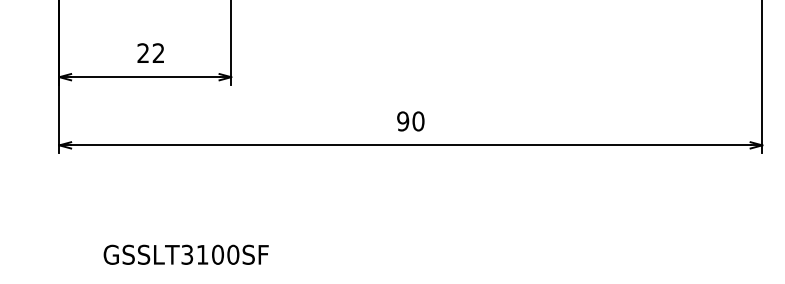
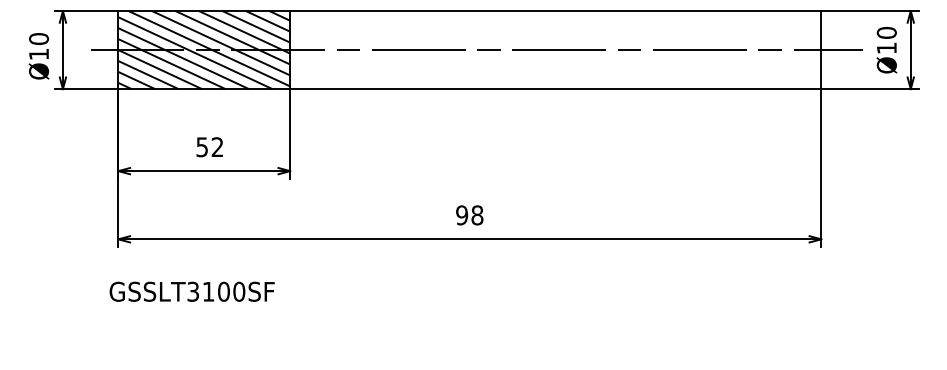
text: (142, 53) -> (201, 147), 22 -> 52
text: (418, 121) -> (477, 215), 90 -> 98
text: (185, 254) -> (191, 291), moved

